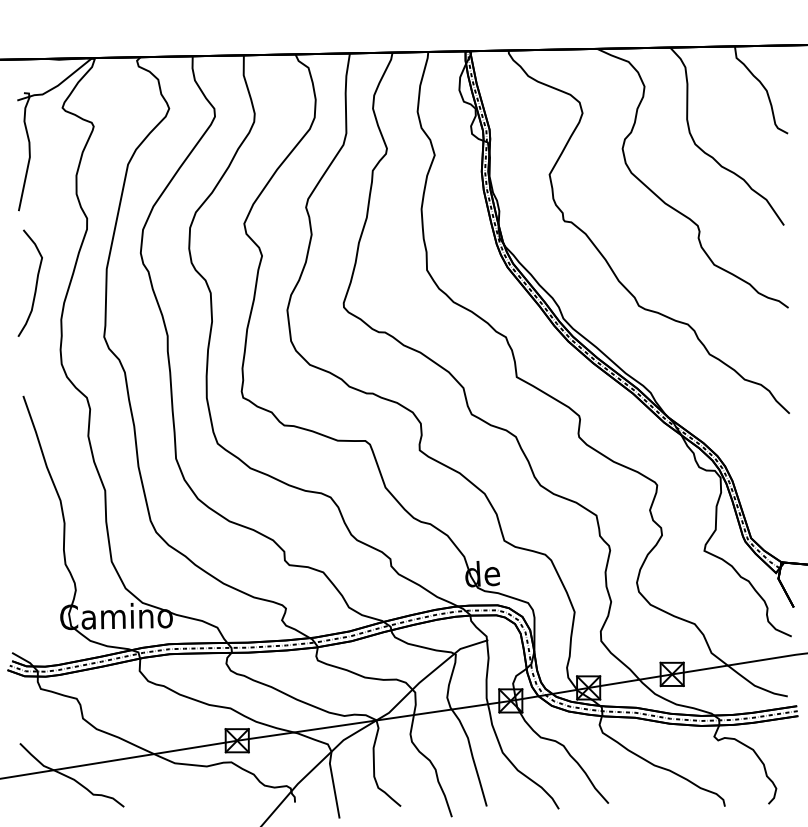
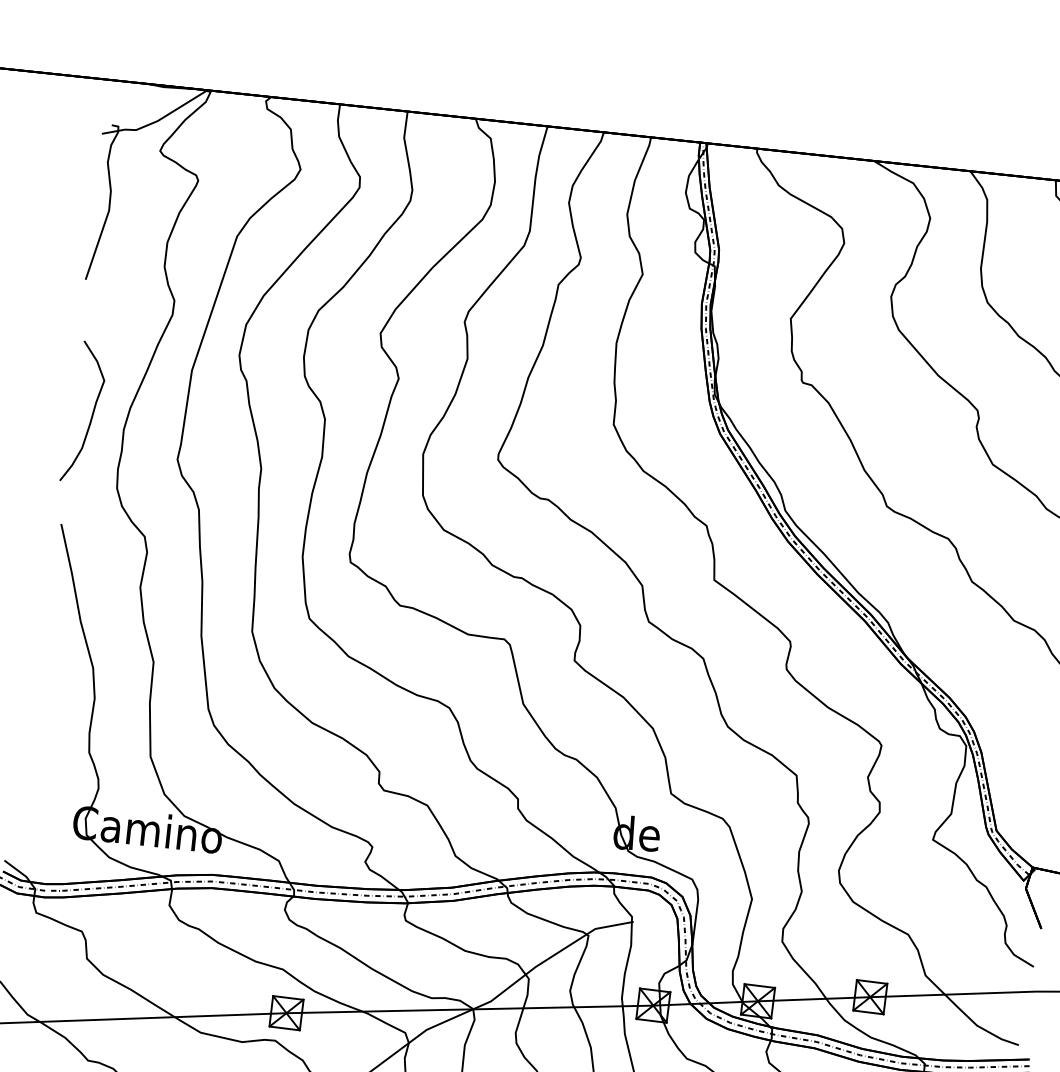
curve: (35, 283) -> (91, 413), moved

